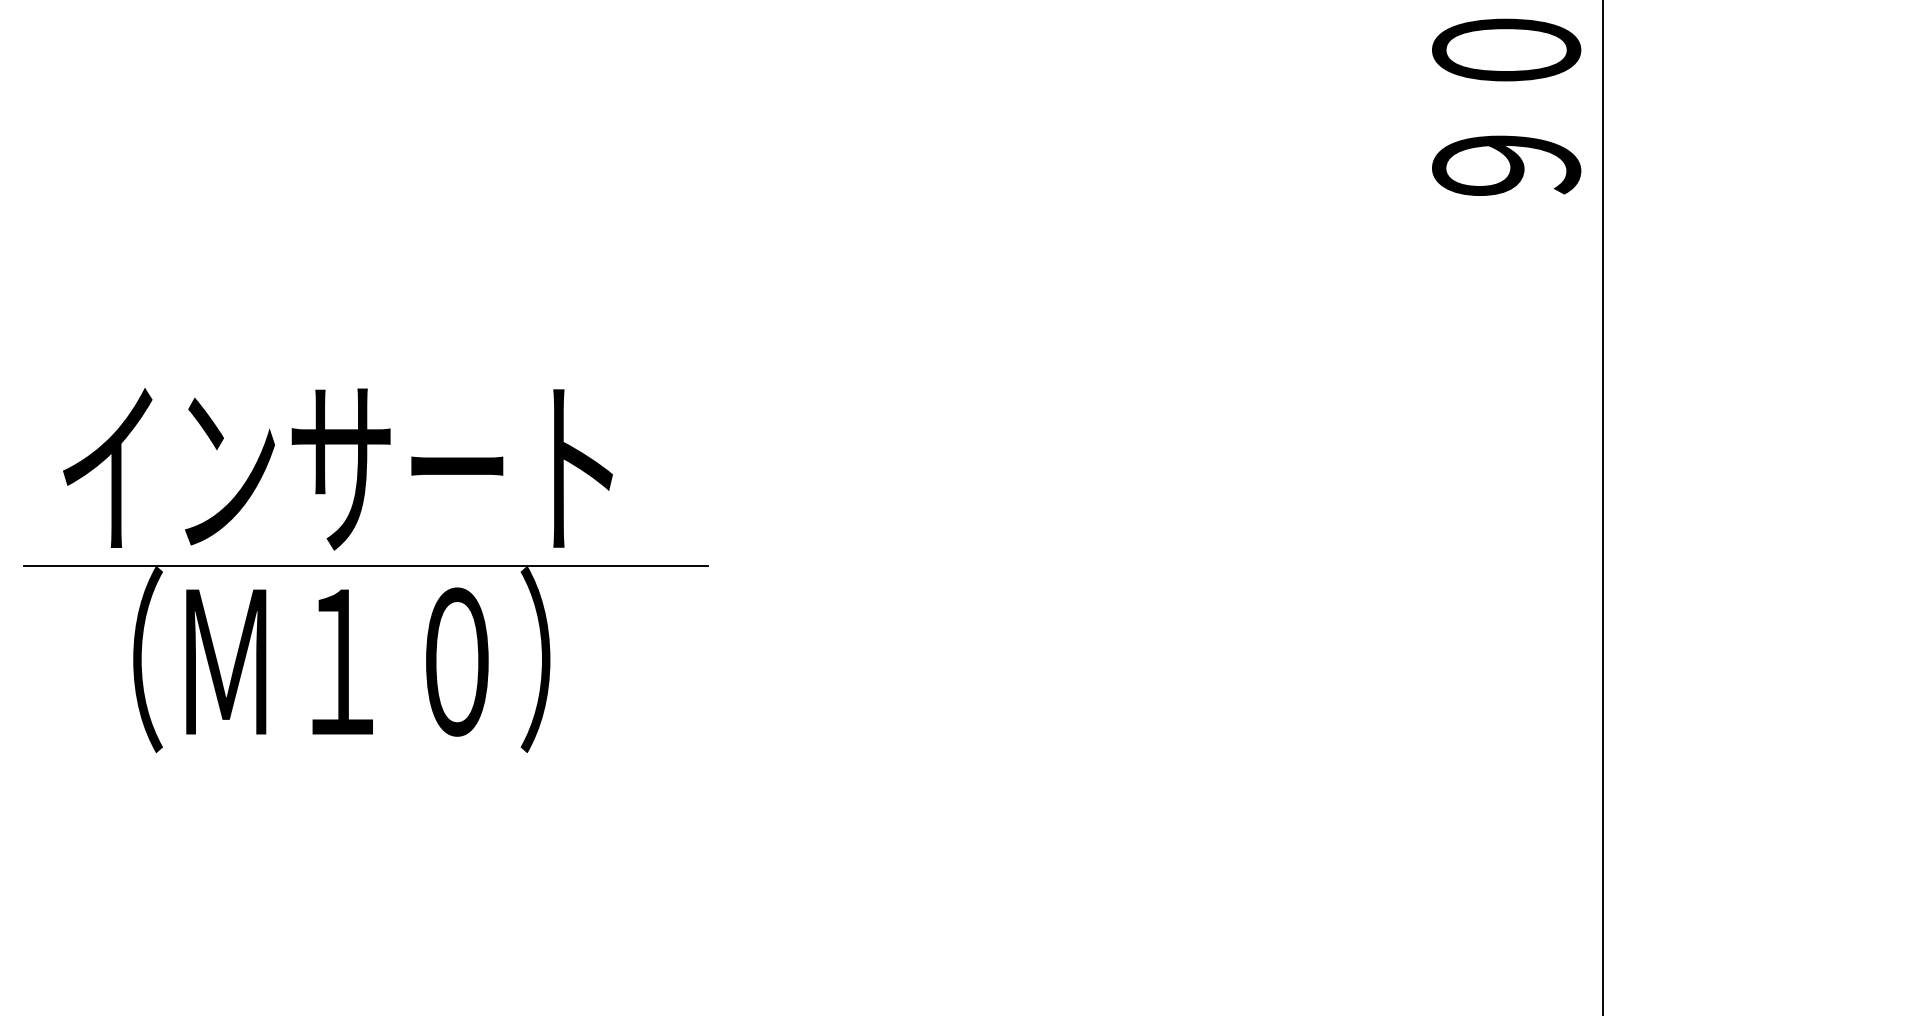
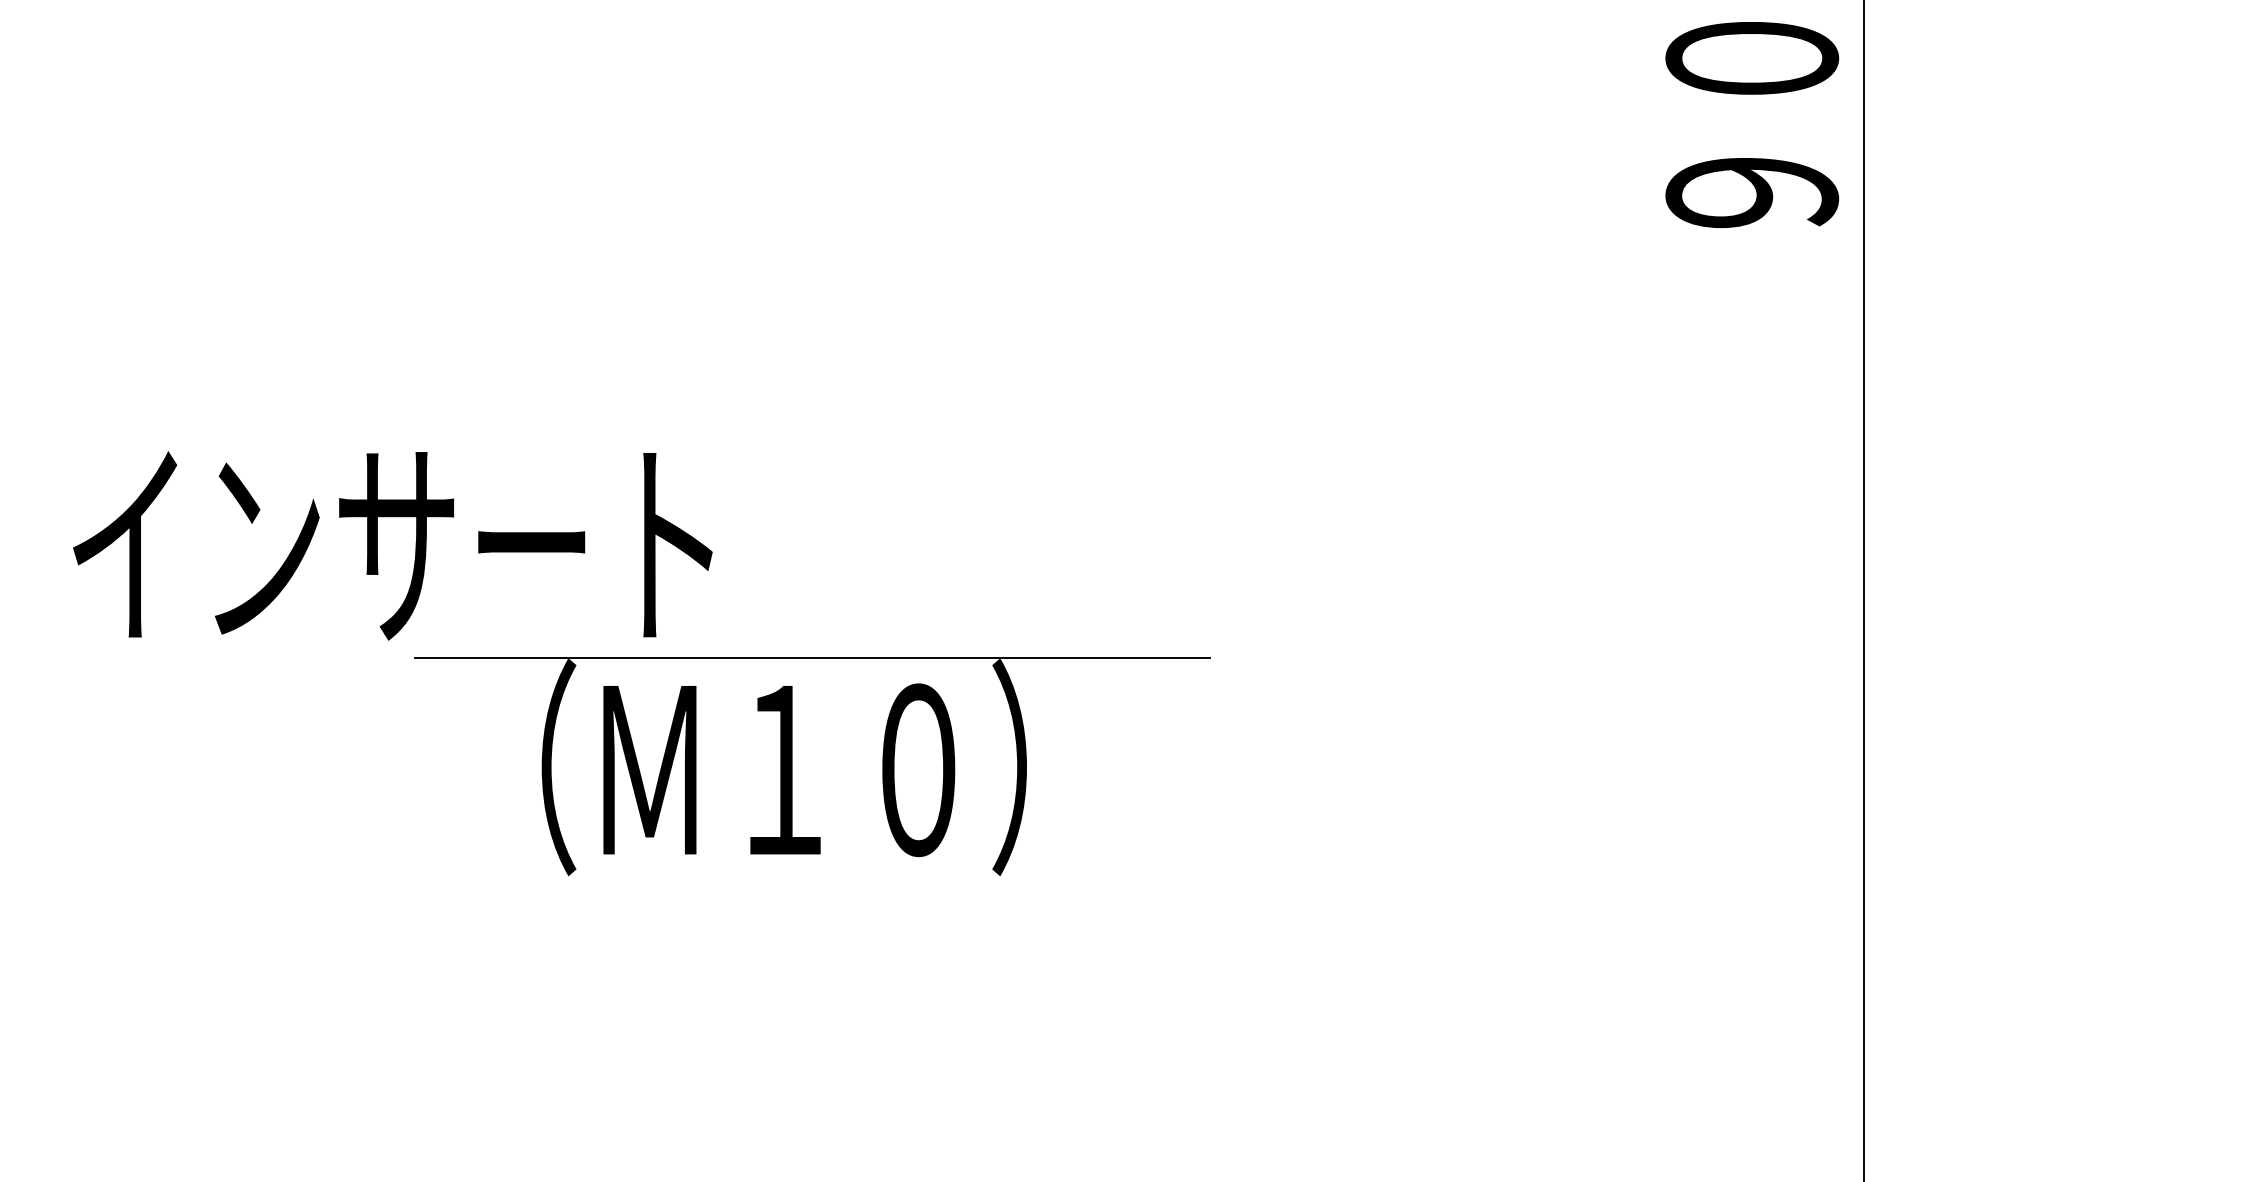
part: (348, 658) -> (792, 766), moved

